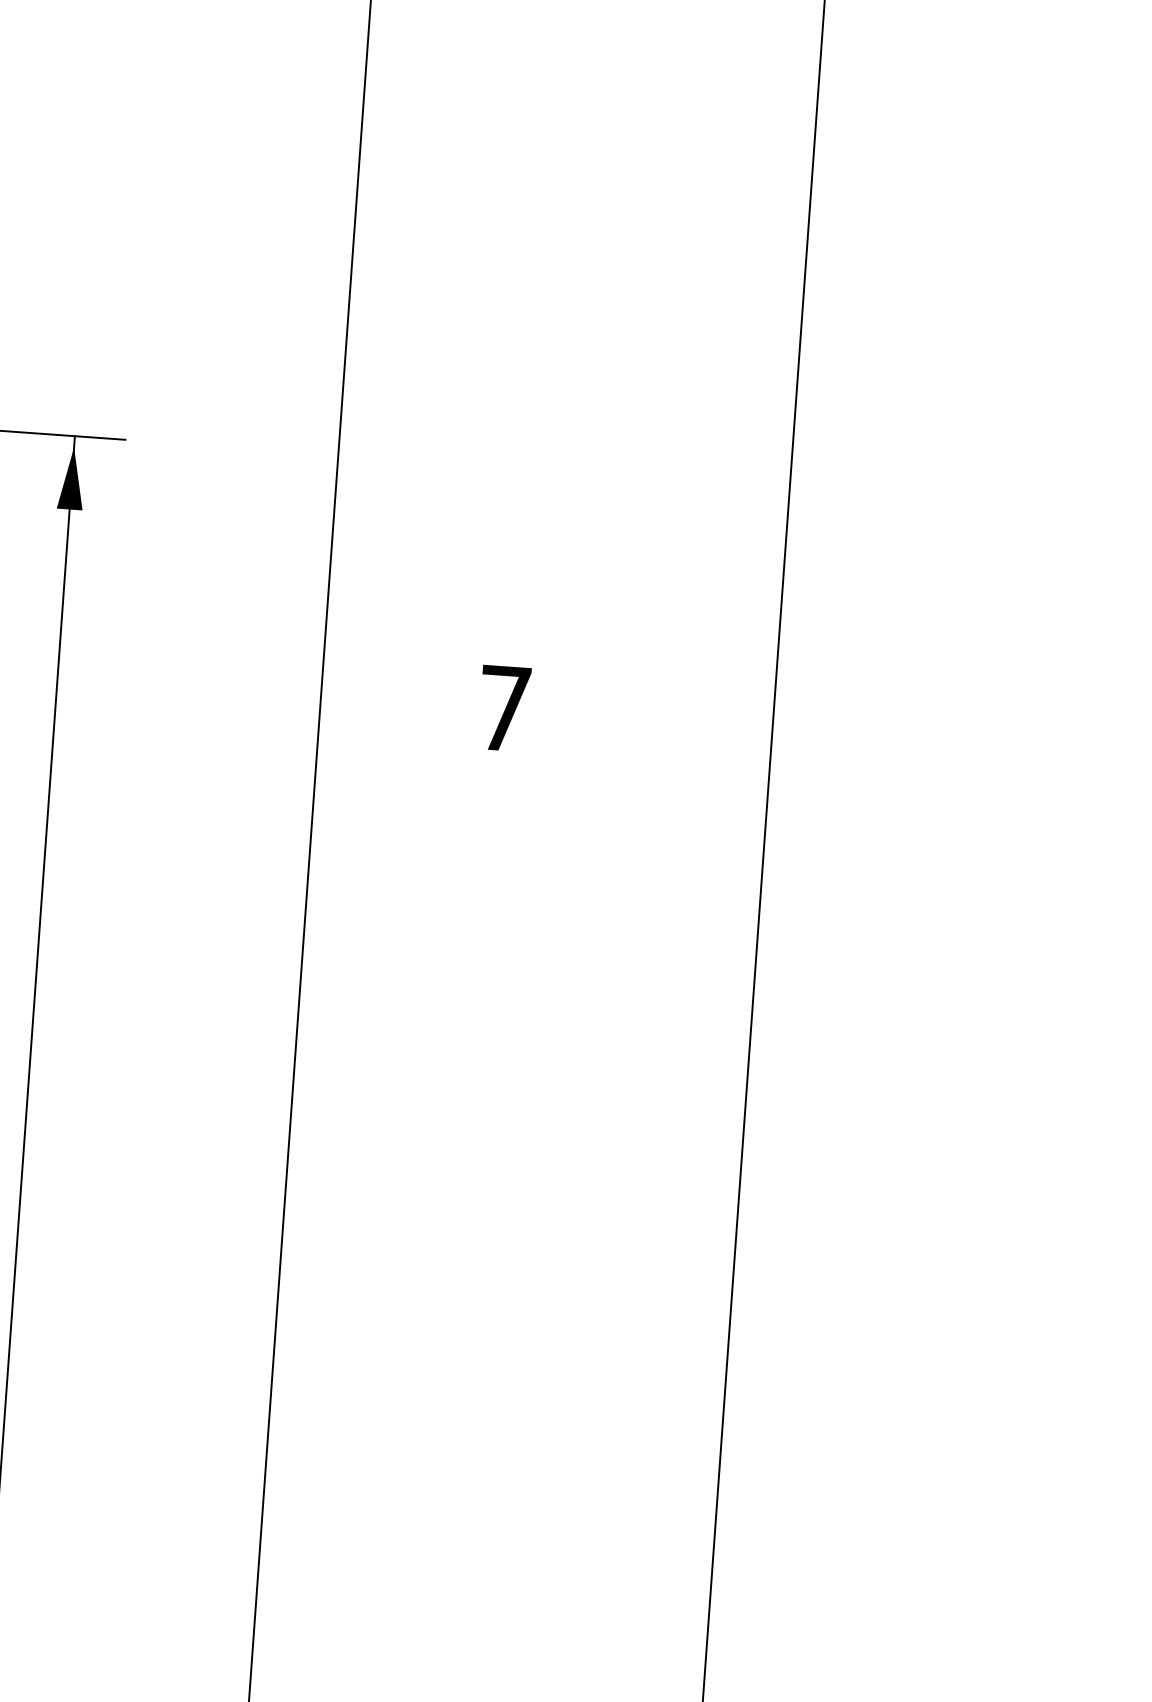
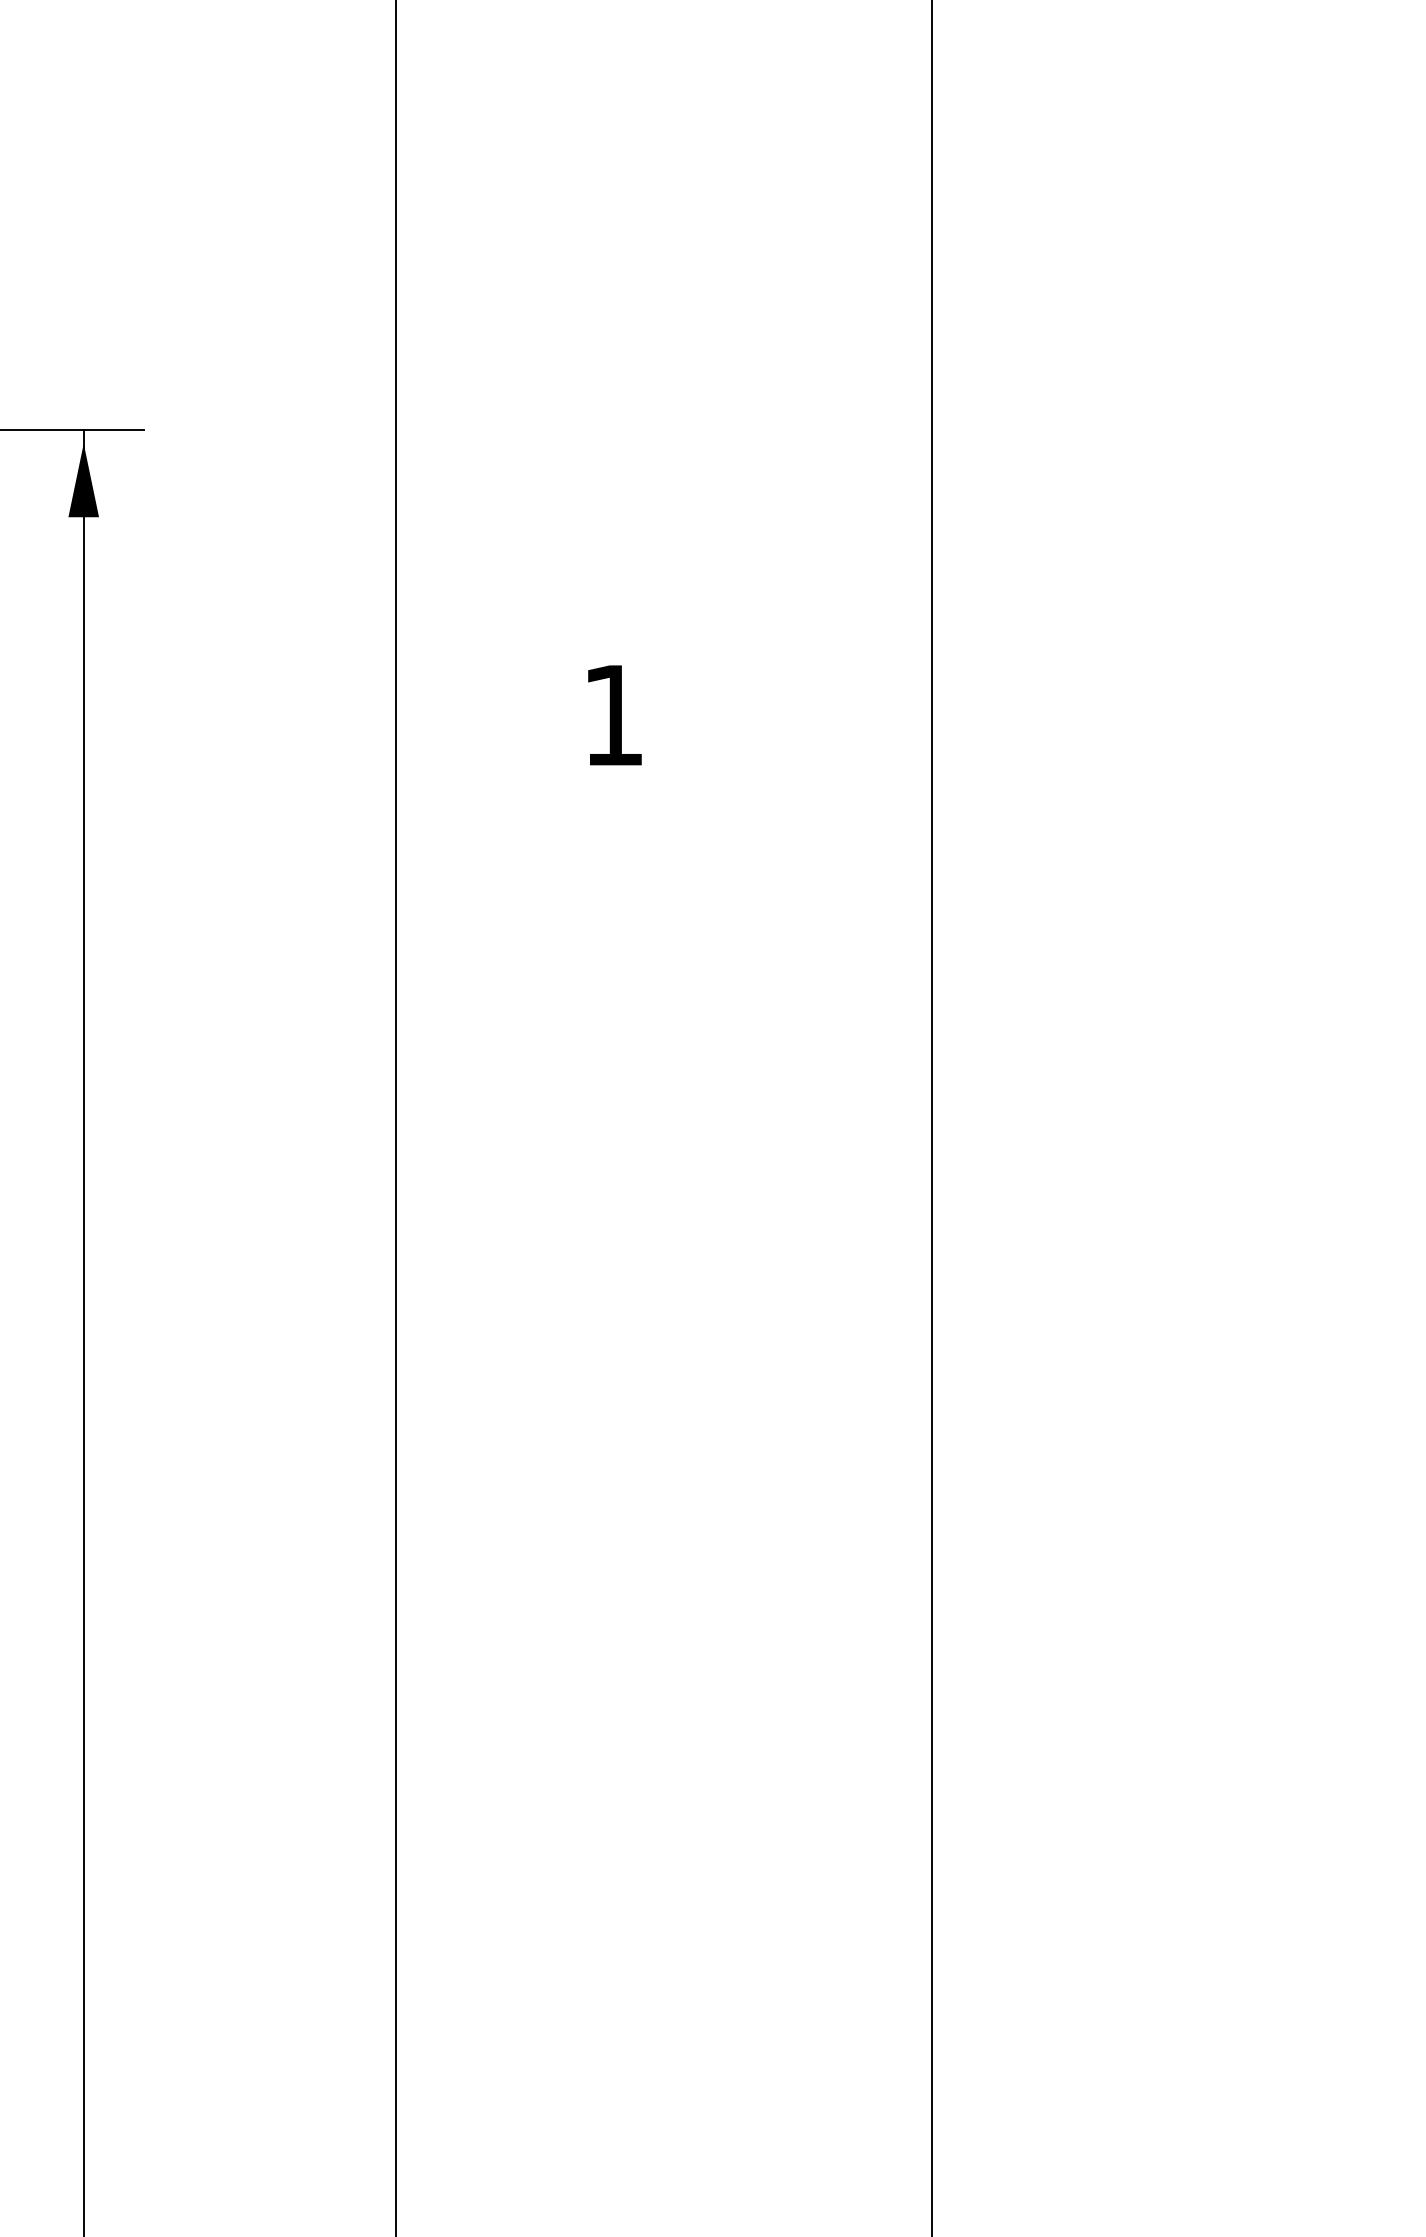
text: (504, 708) -> (613, 715), 7 -> 1

